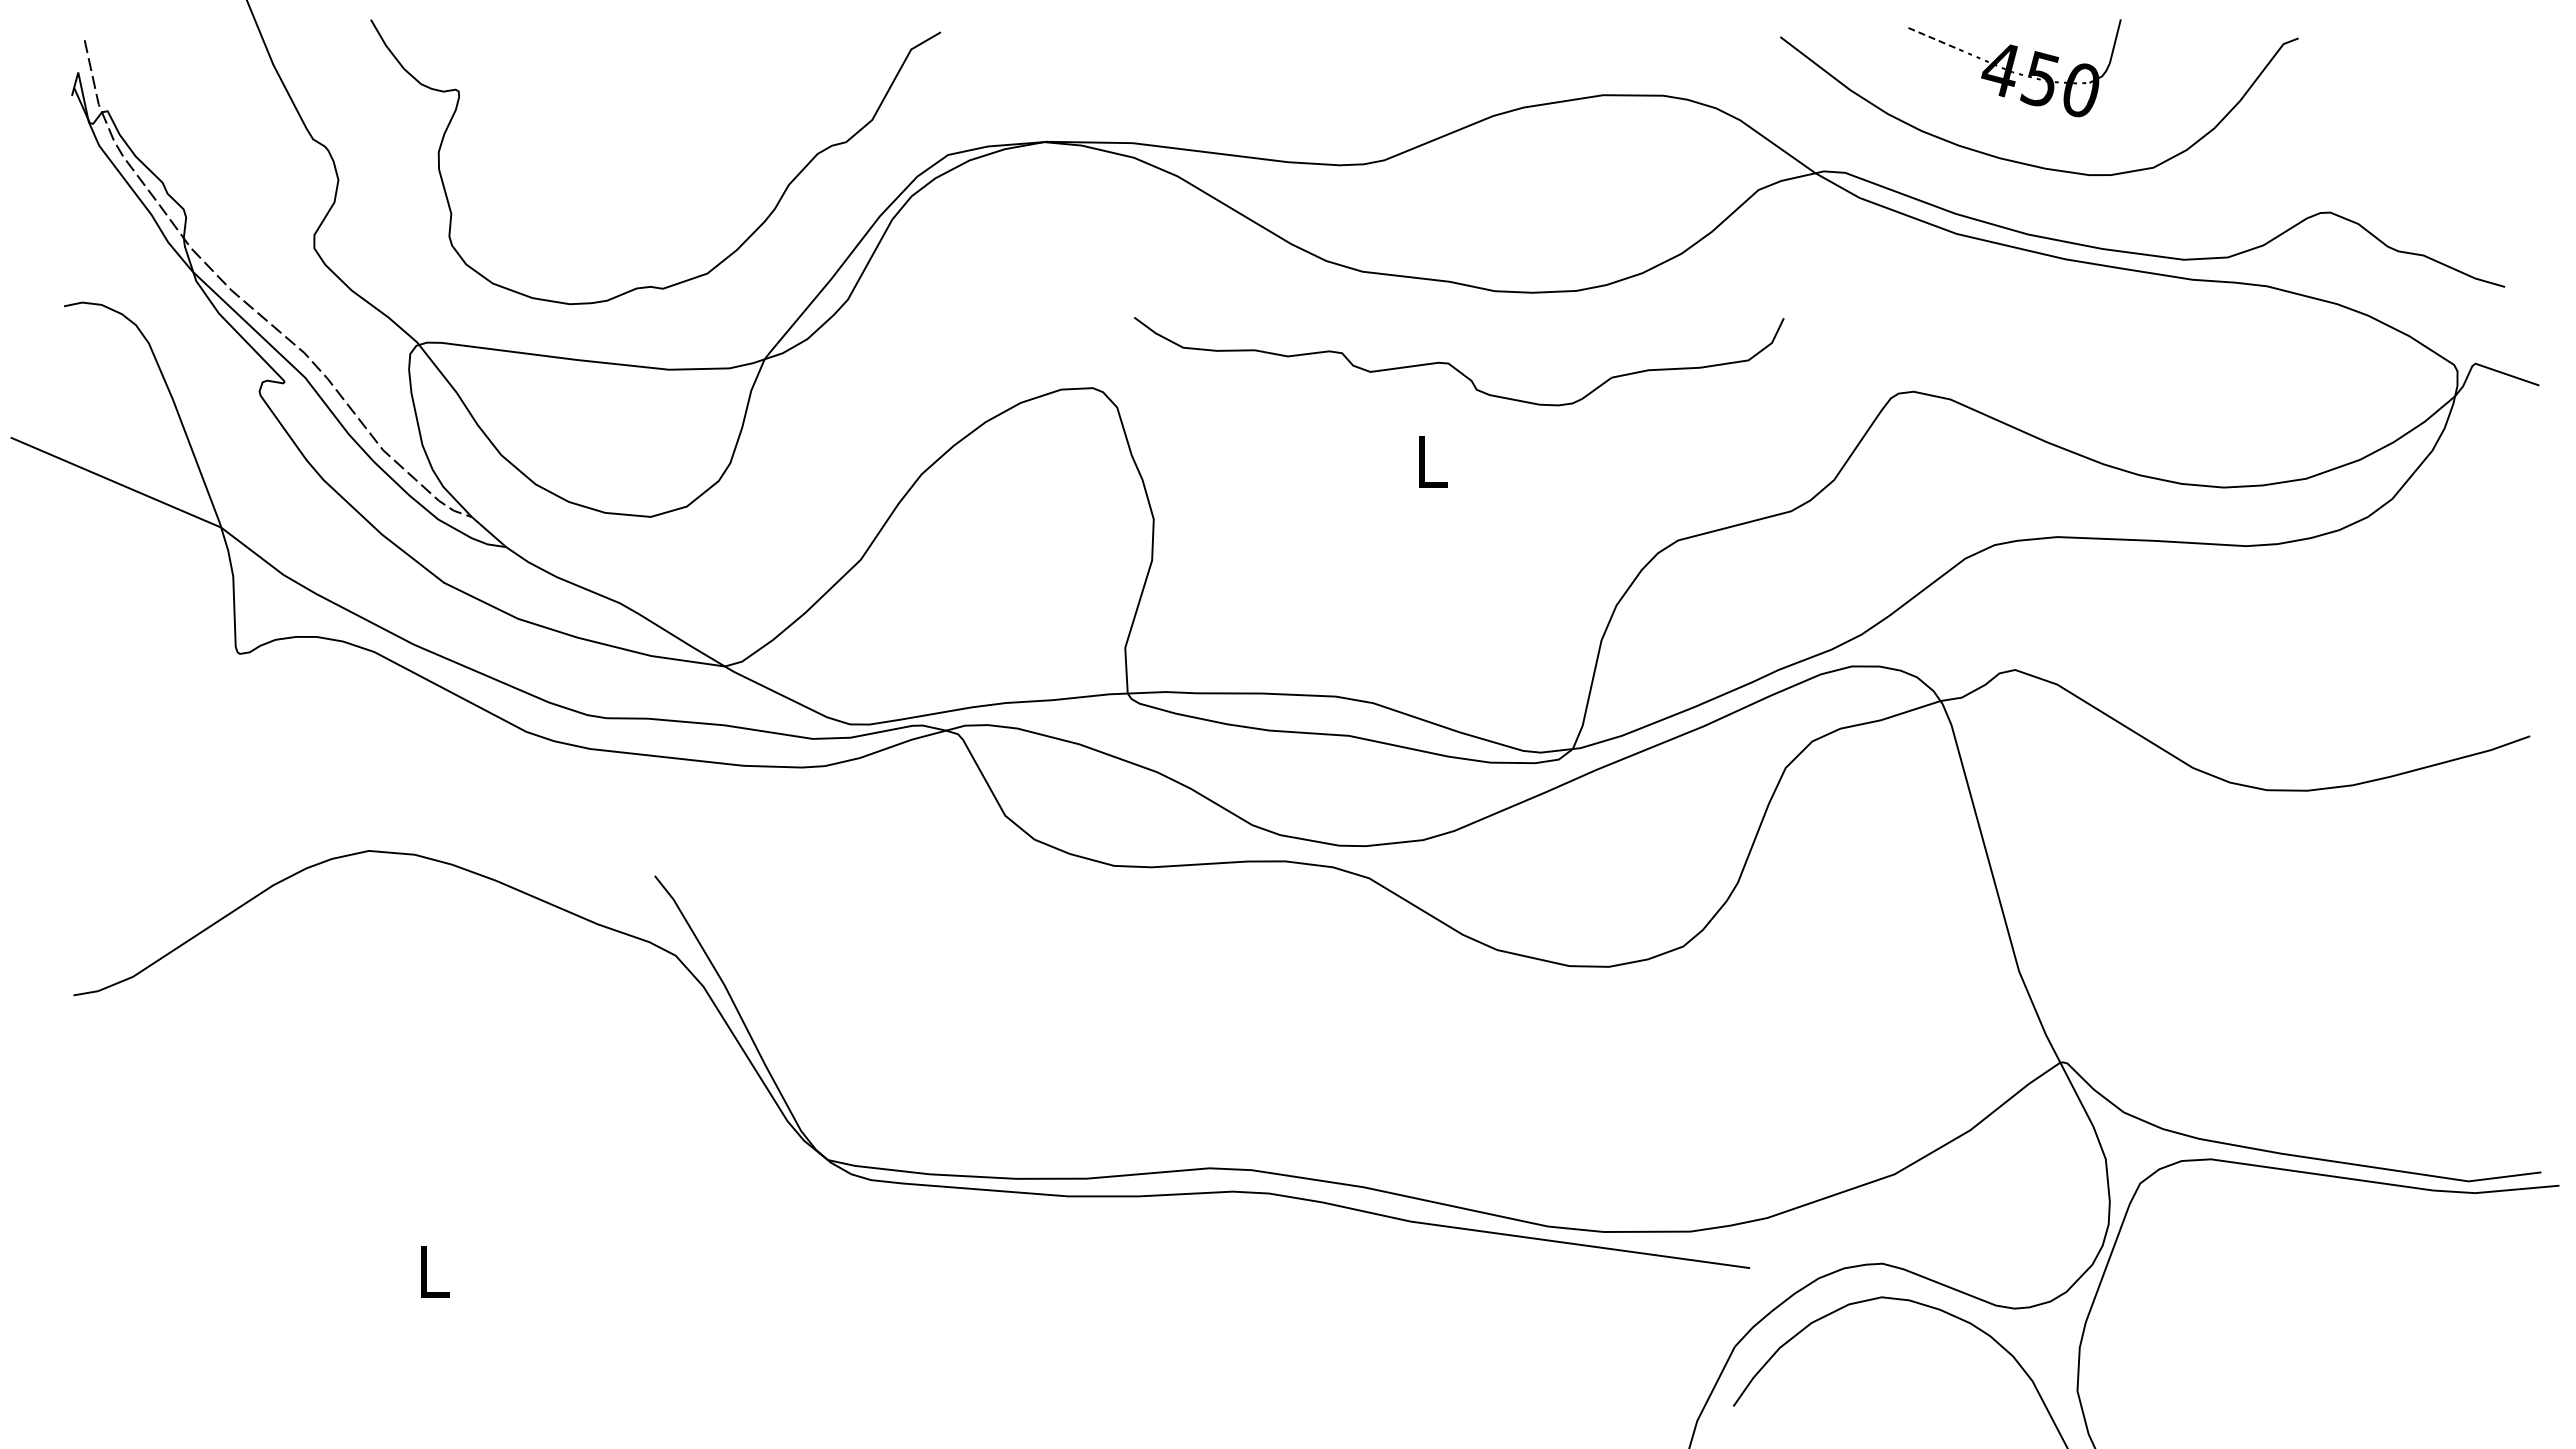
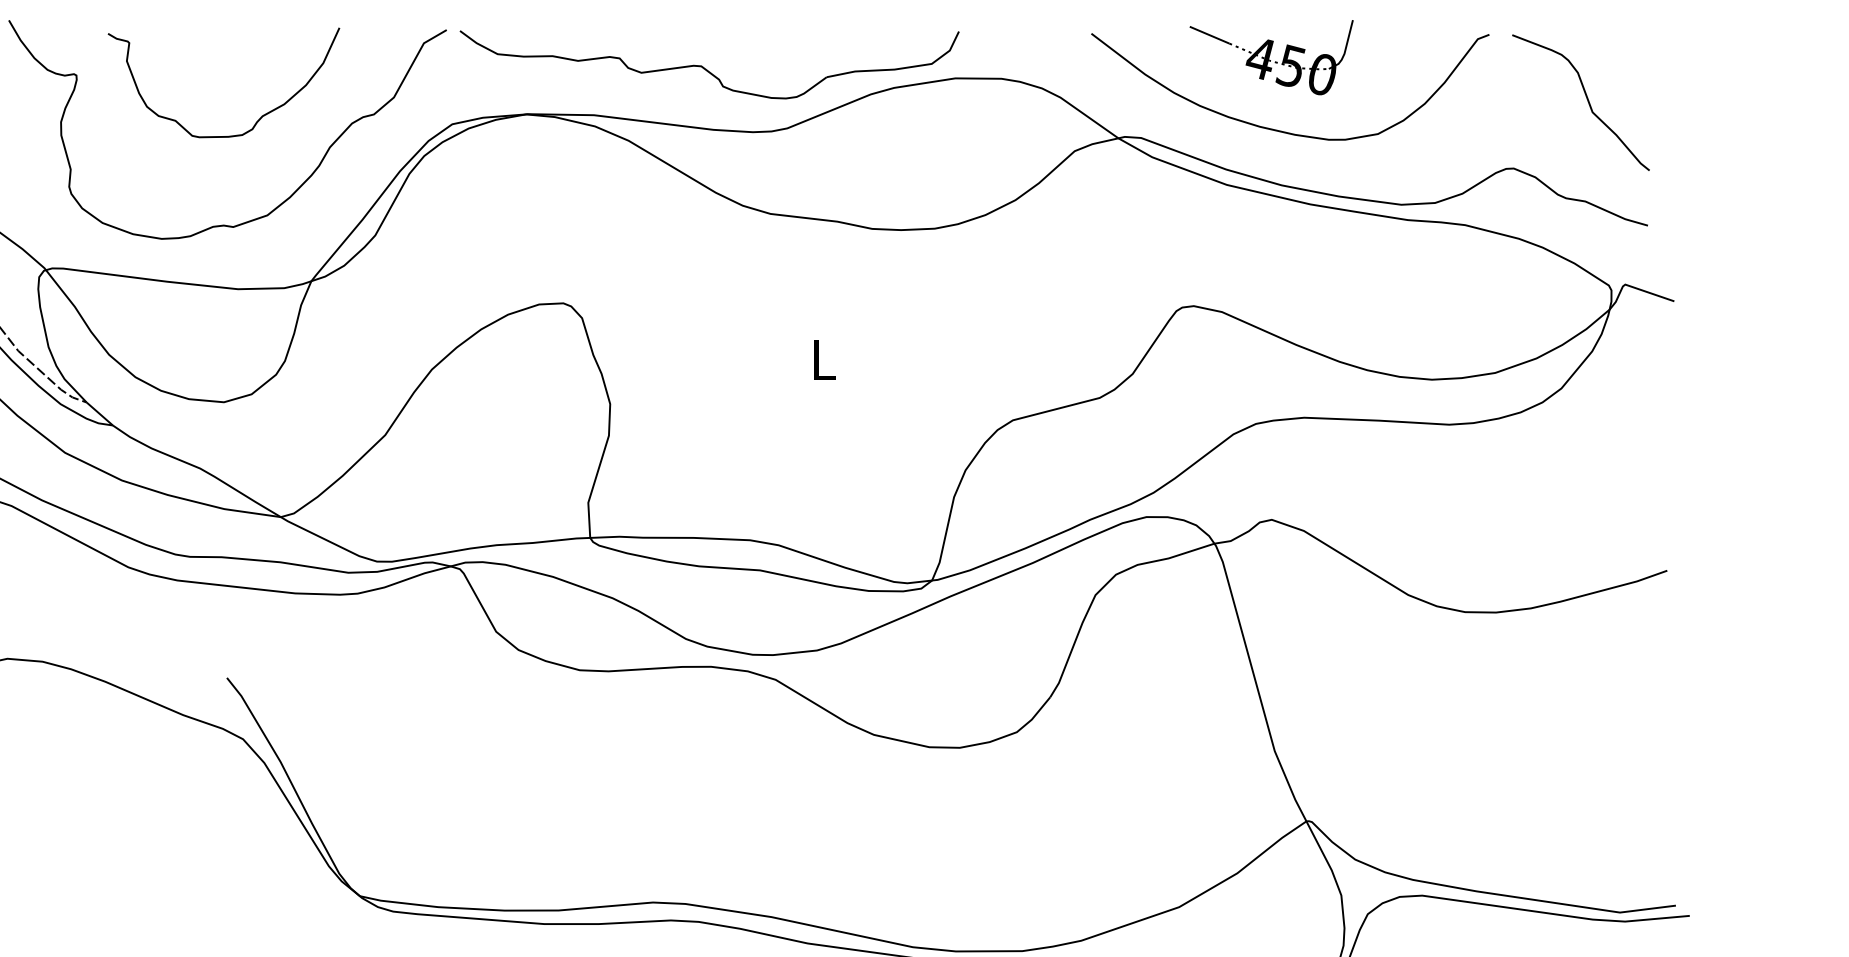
line: (1934, 38) -> (1209, 34), dashed -> solid
curve: (2425, 122) -> (1586, 99), added
curve: (698, 145) -> (260, 117), added
part: (1454, 366) -> (706, 68), moved

